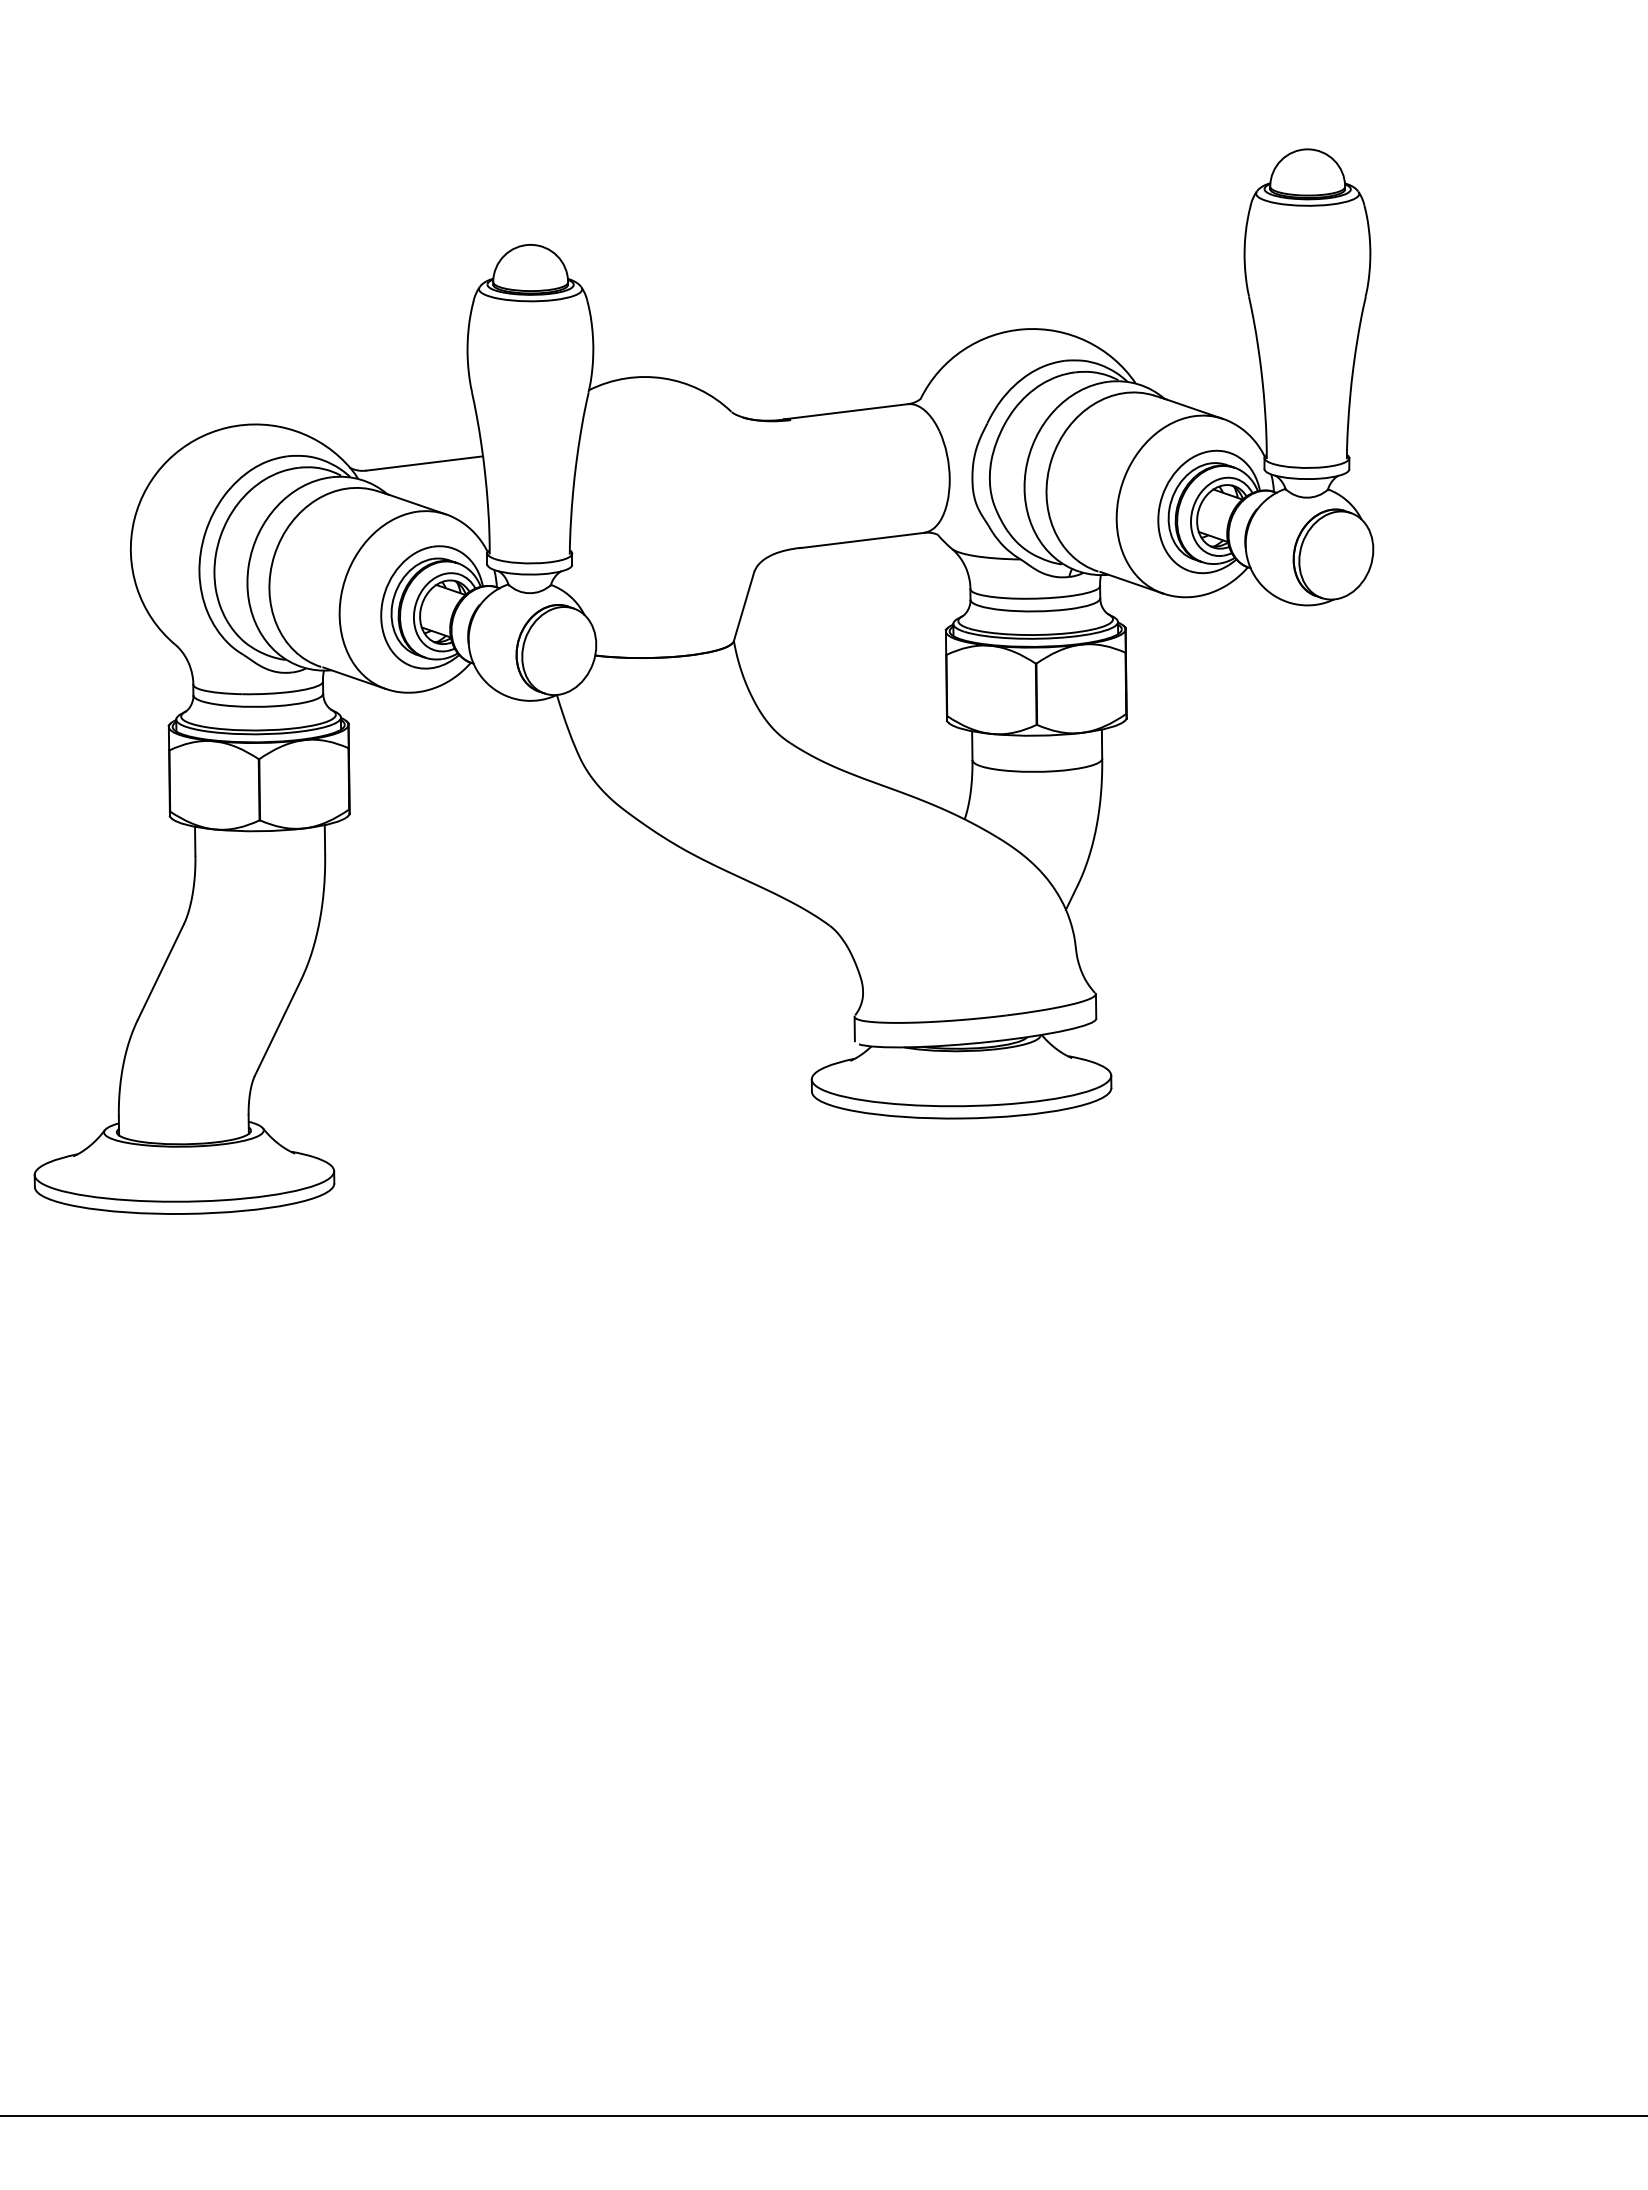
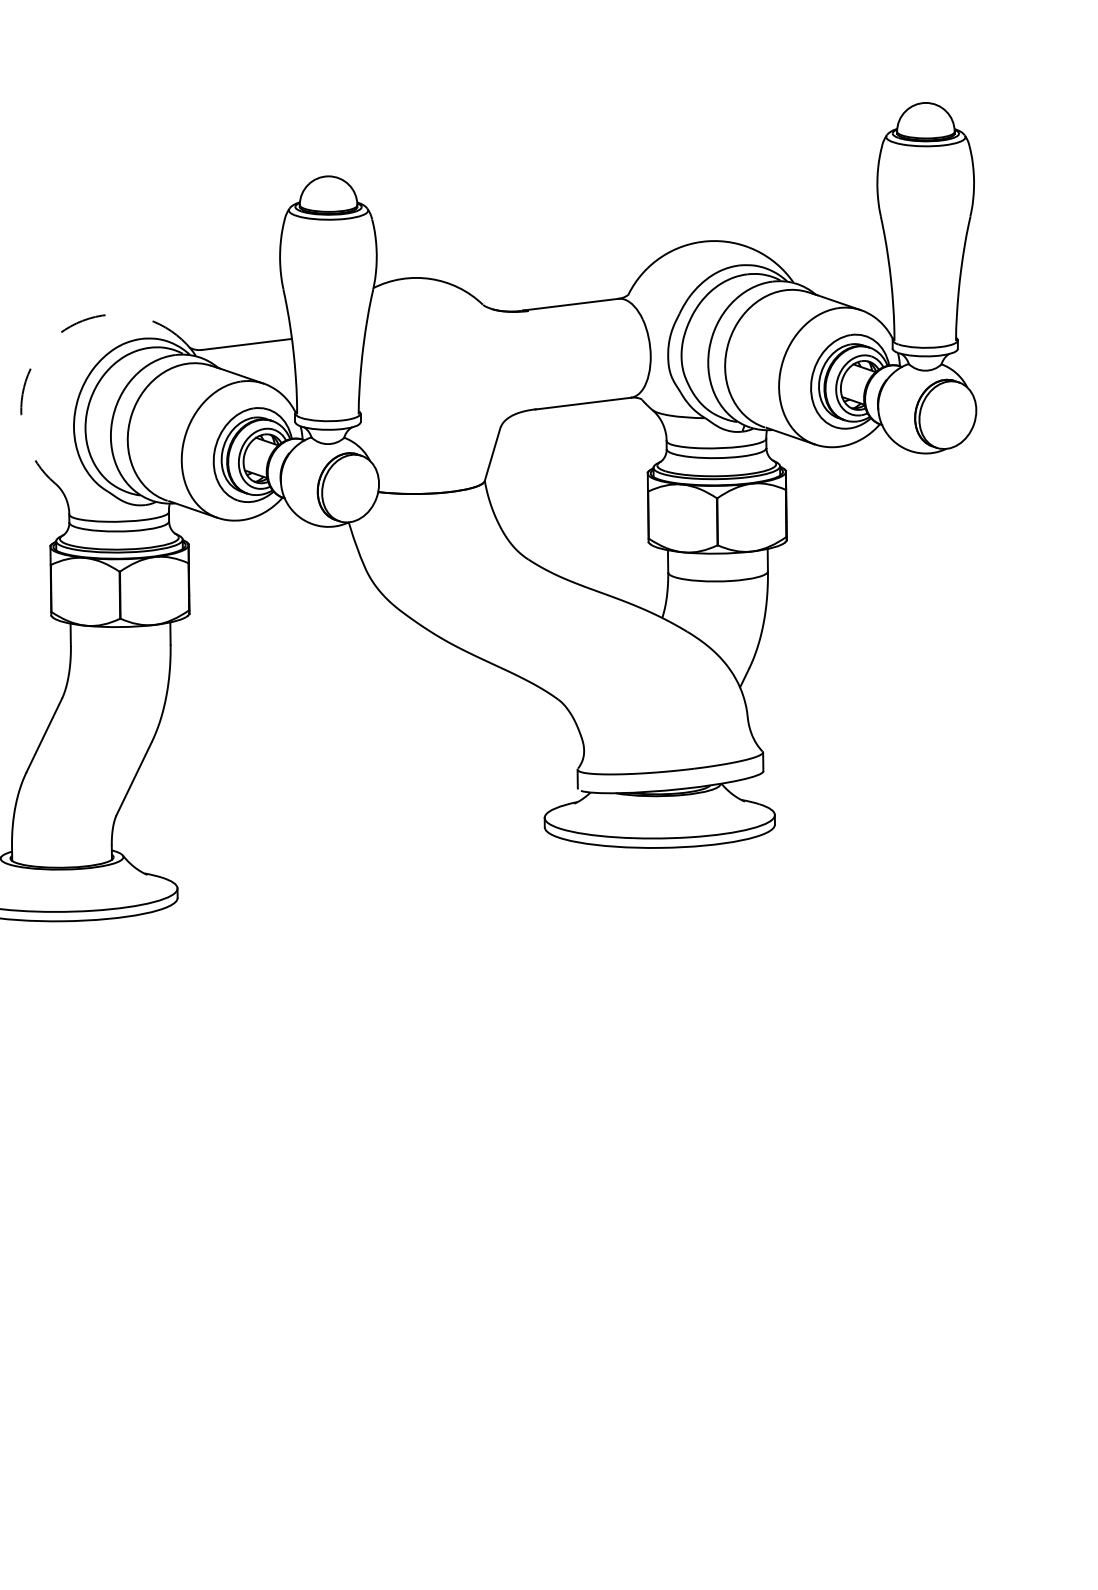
arc: (167, 460) -> (49, 342), solid -> dashed

